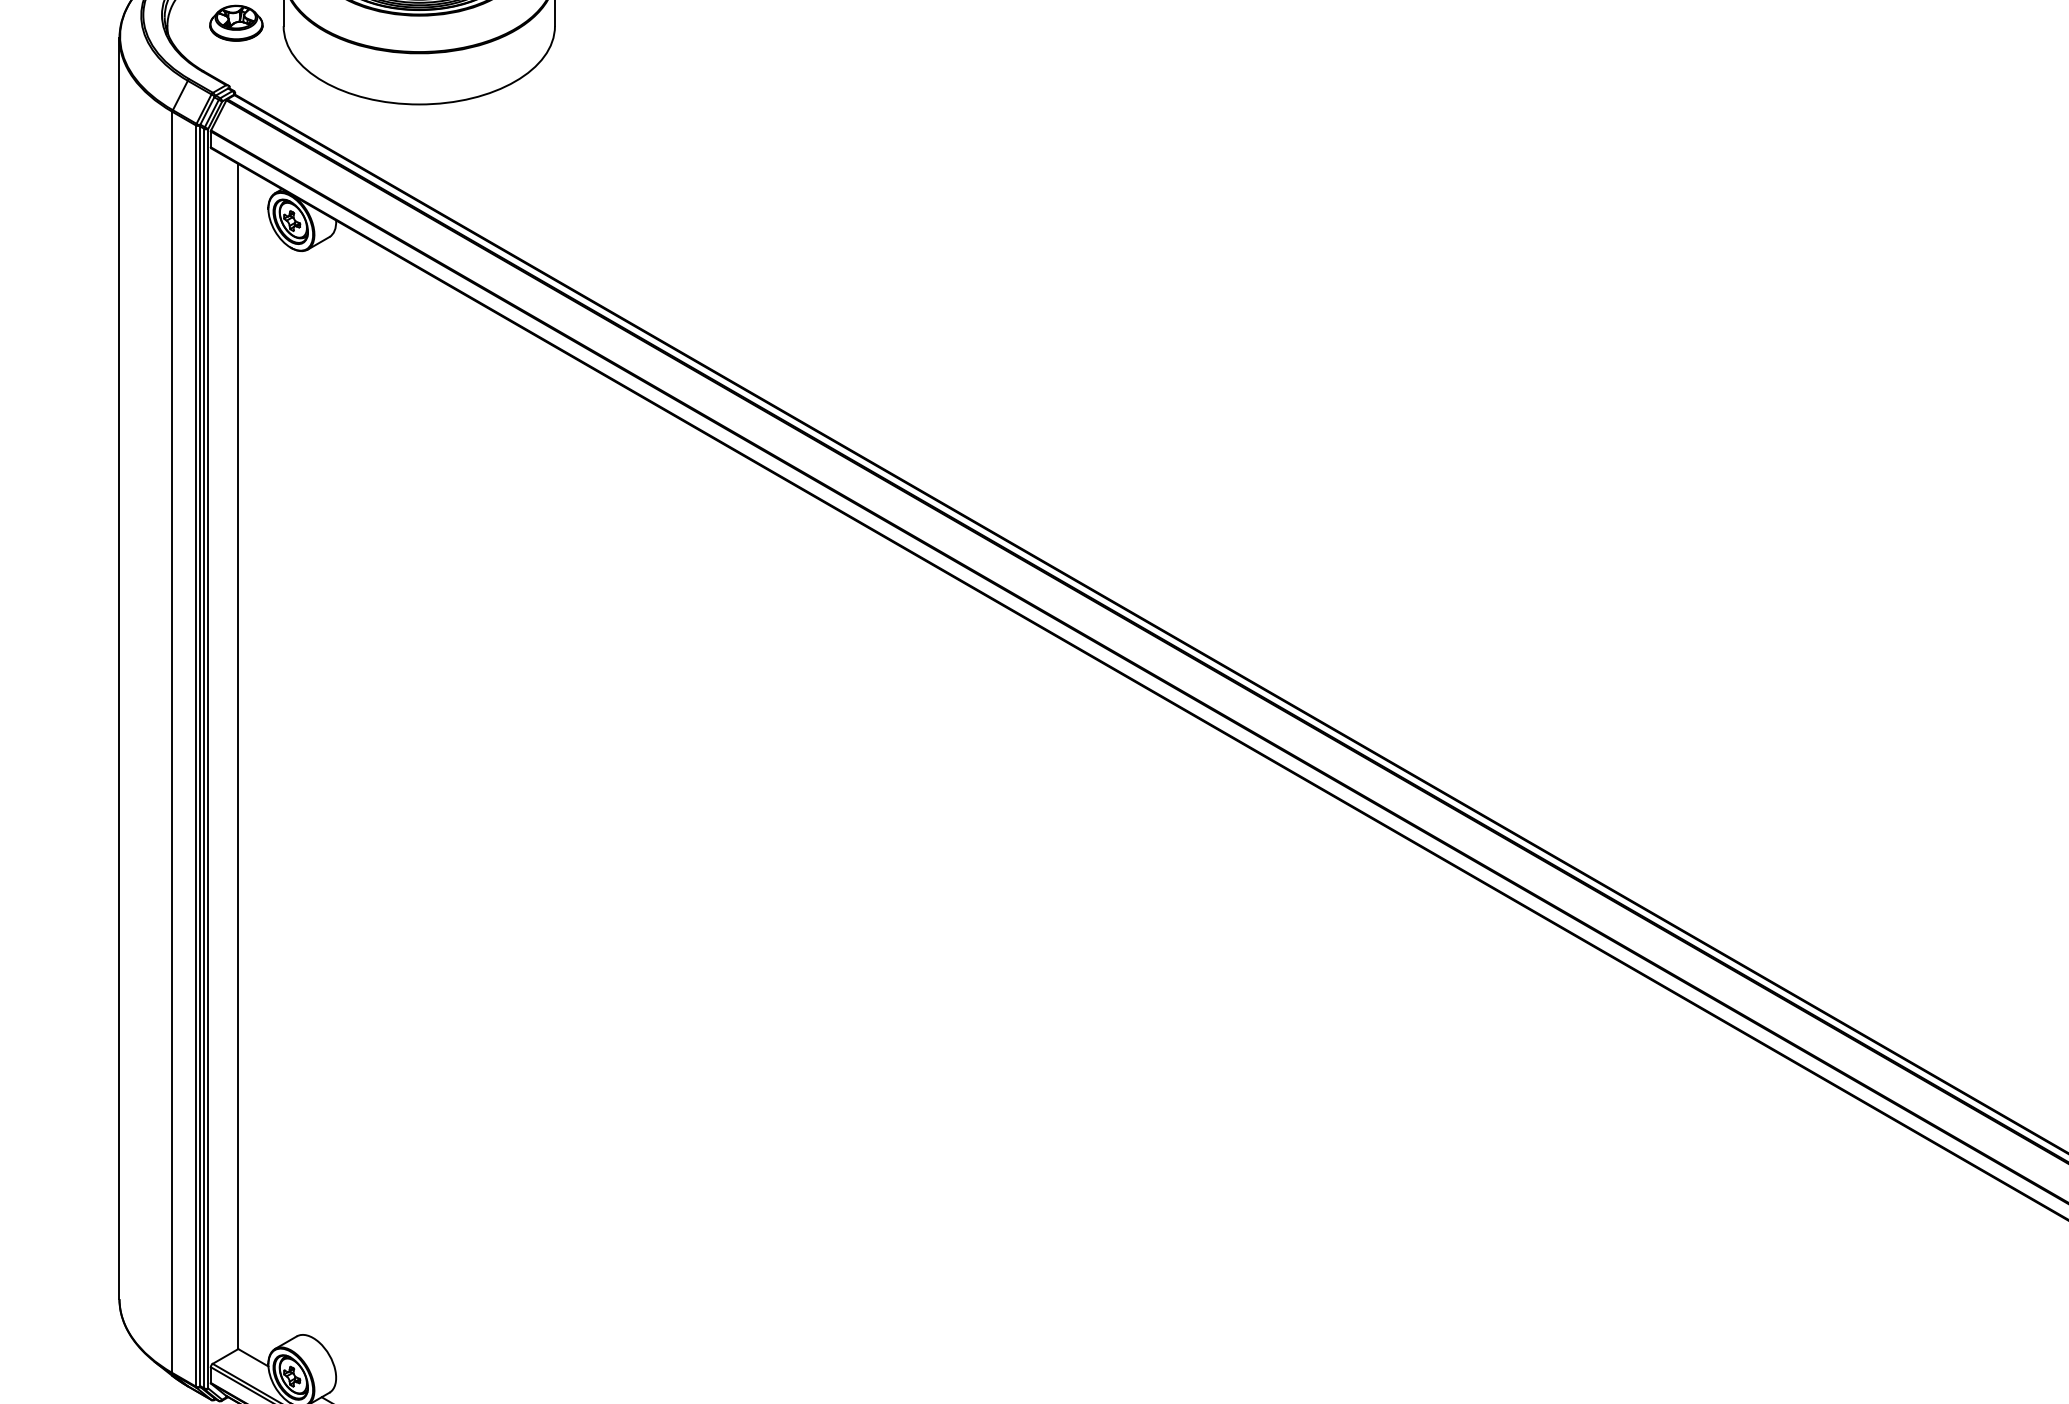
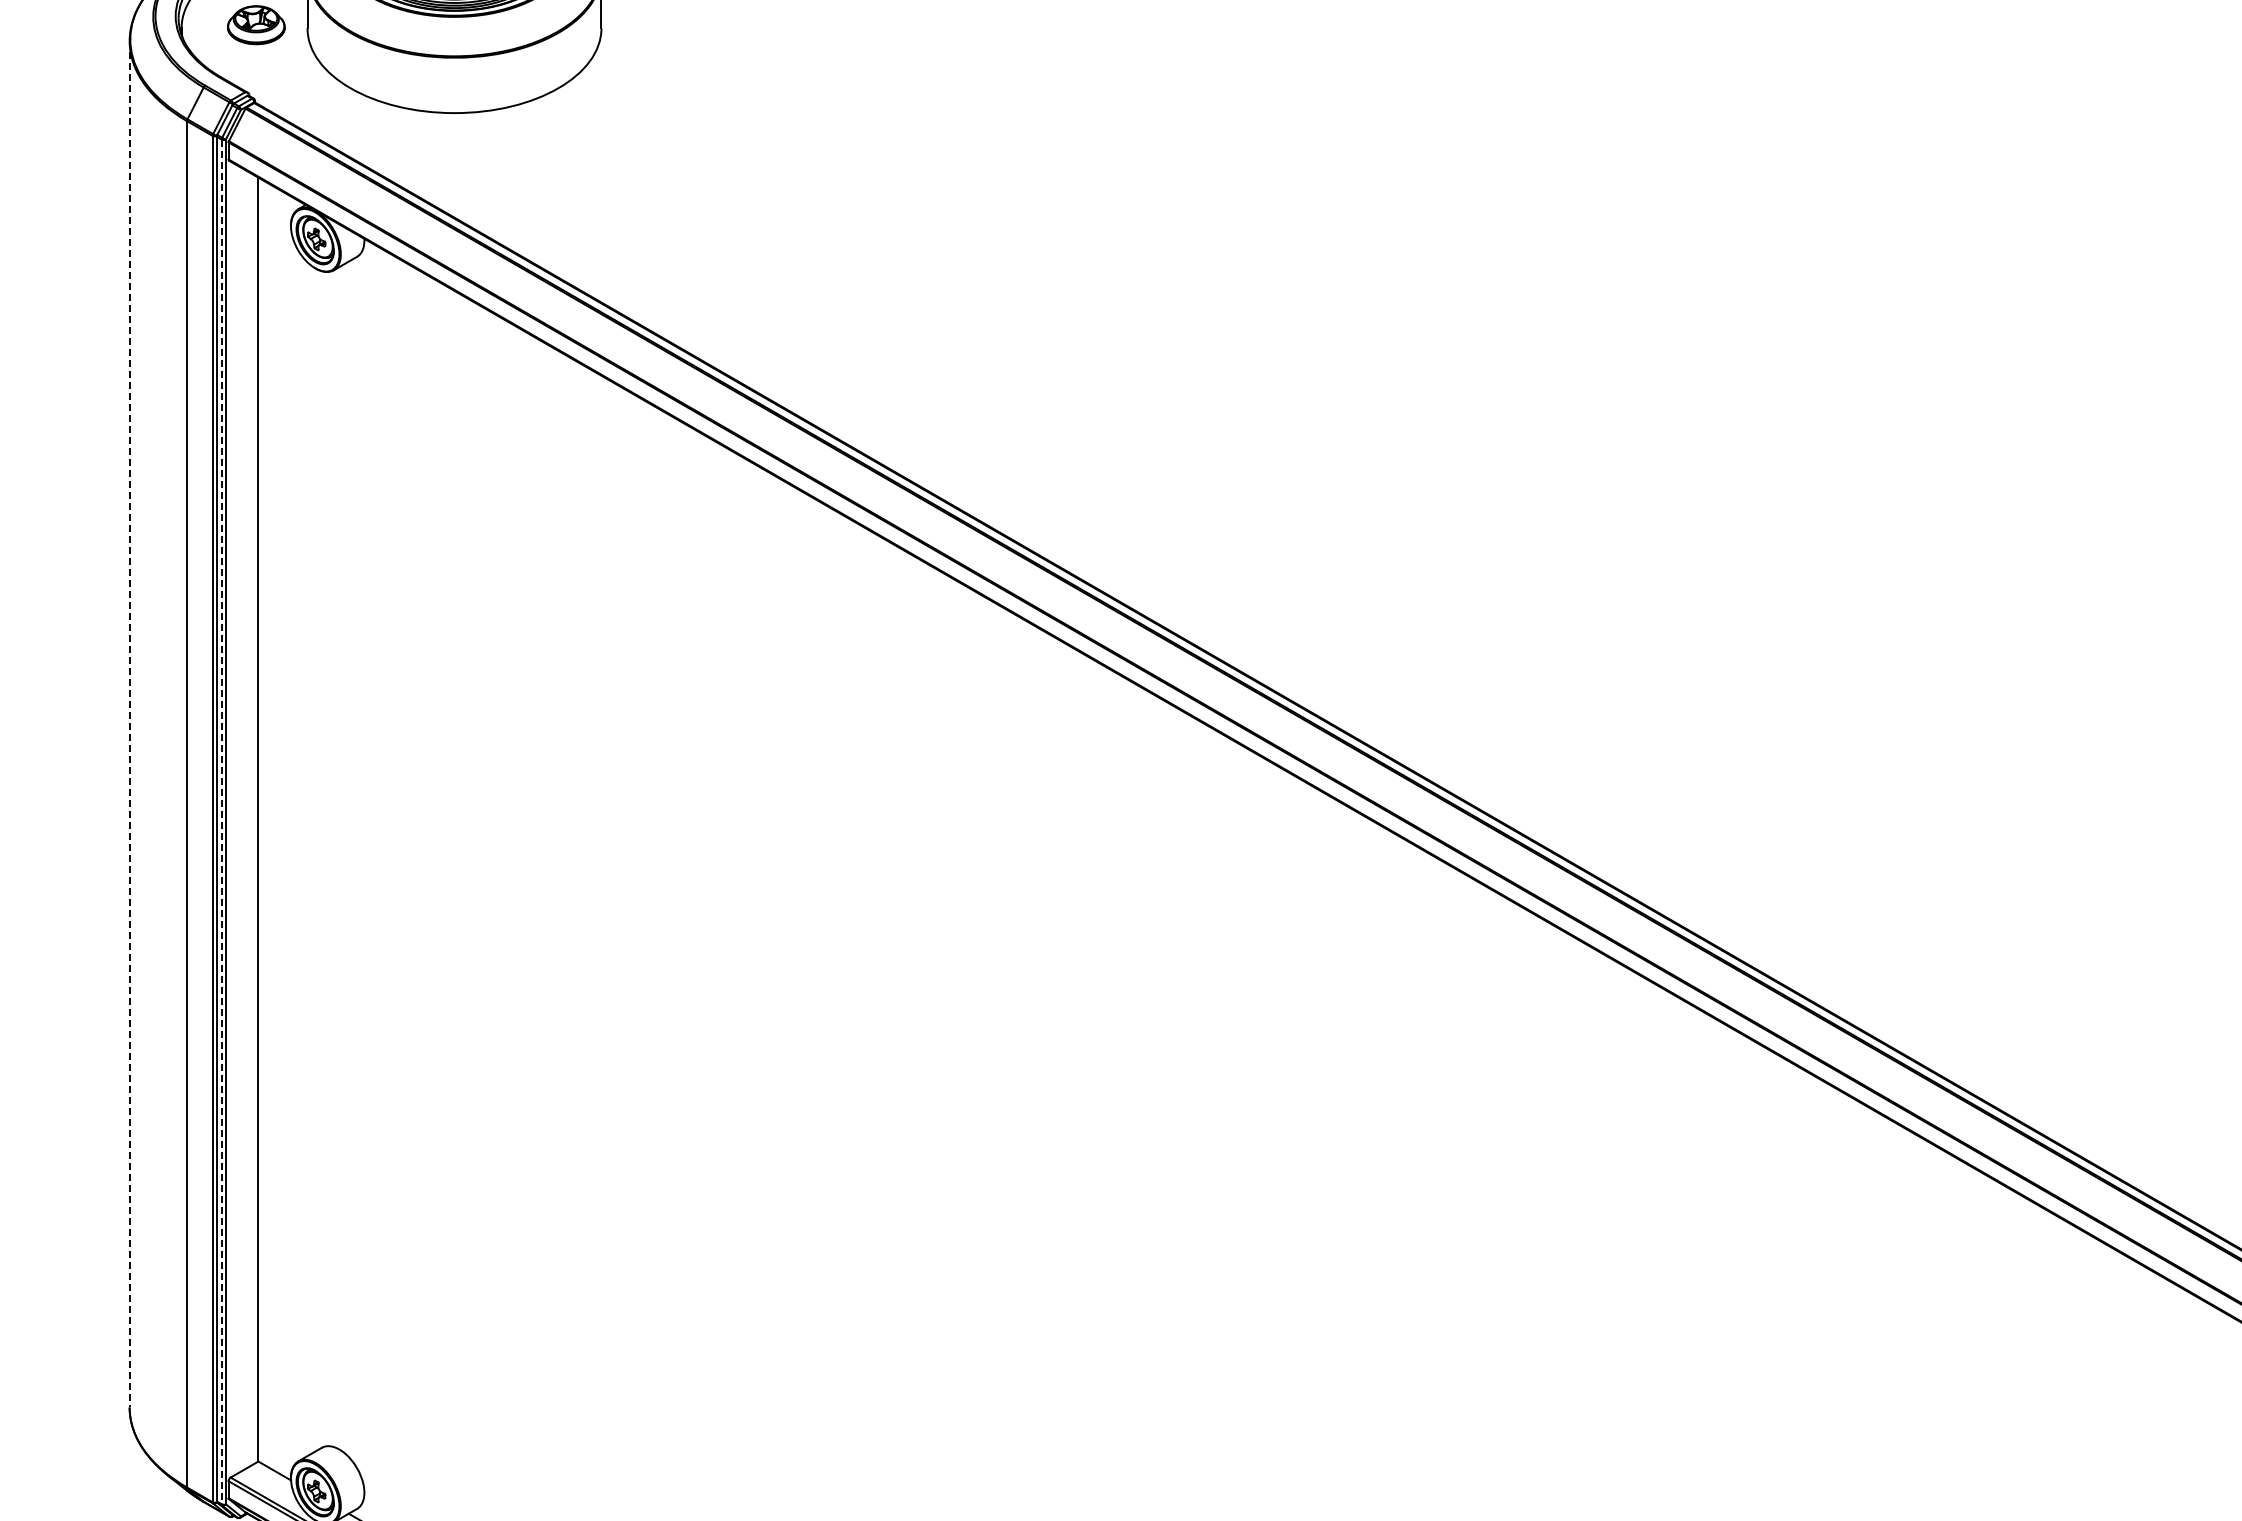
line: (119, 668) -> (129, 724), solid -> dashed
line: (204, 759) -> (221, 822), solid -> dashed

